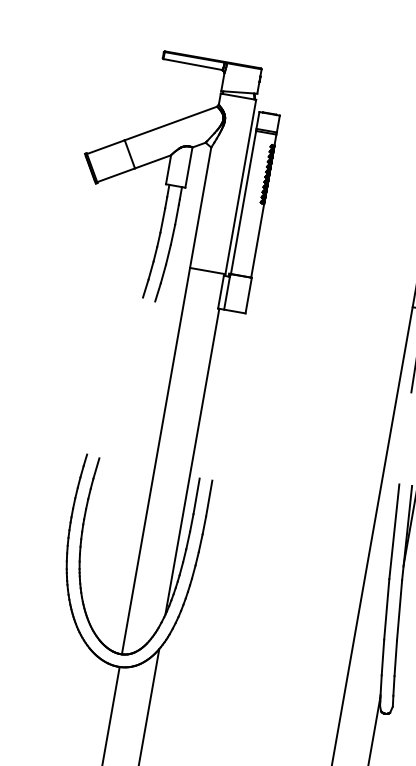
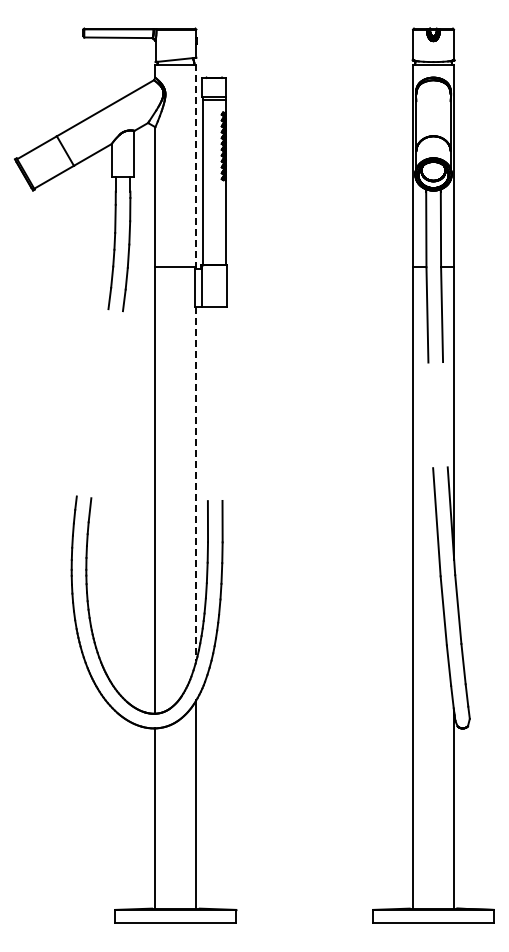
line: (240, 187) -> (196, 166), solid -> dashed
line: (192, 462) -> (196, 484), solid -> dashed

